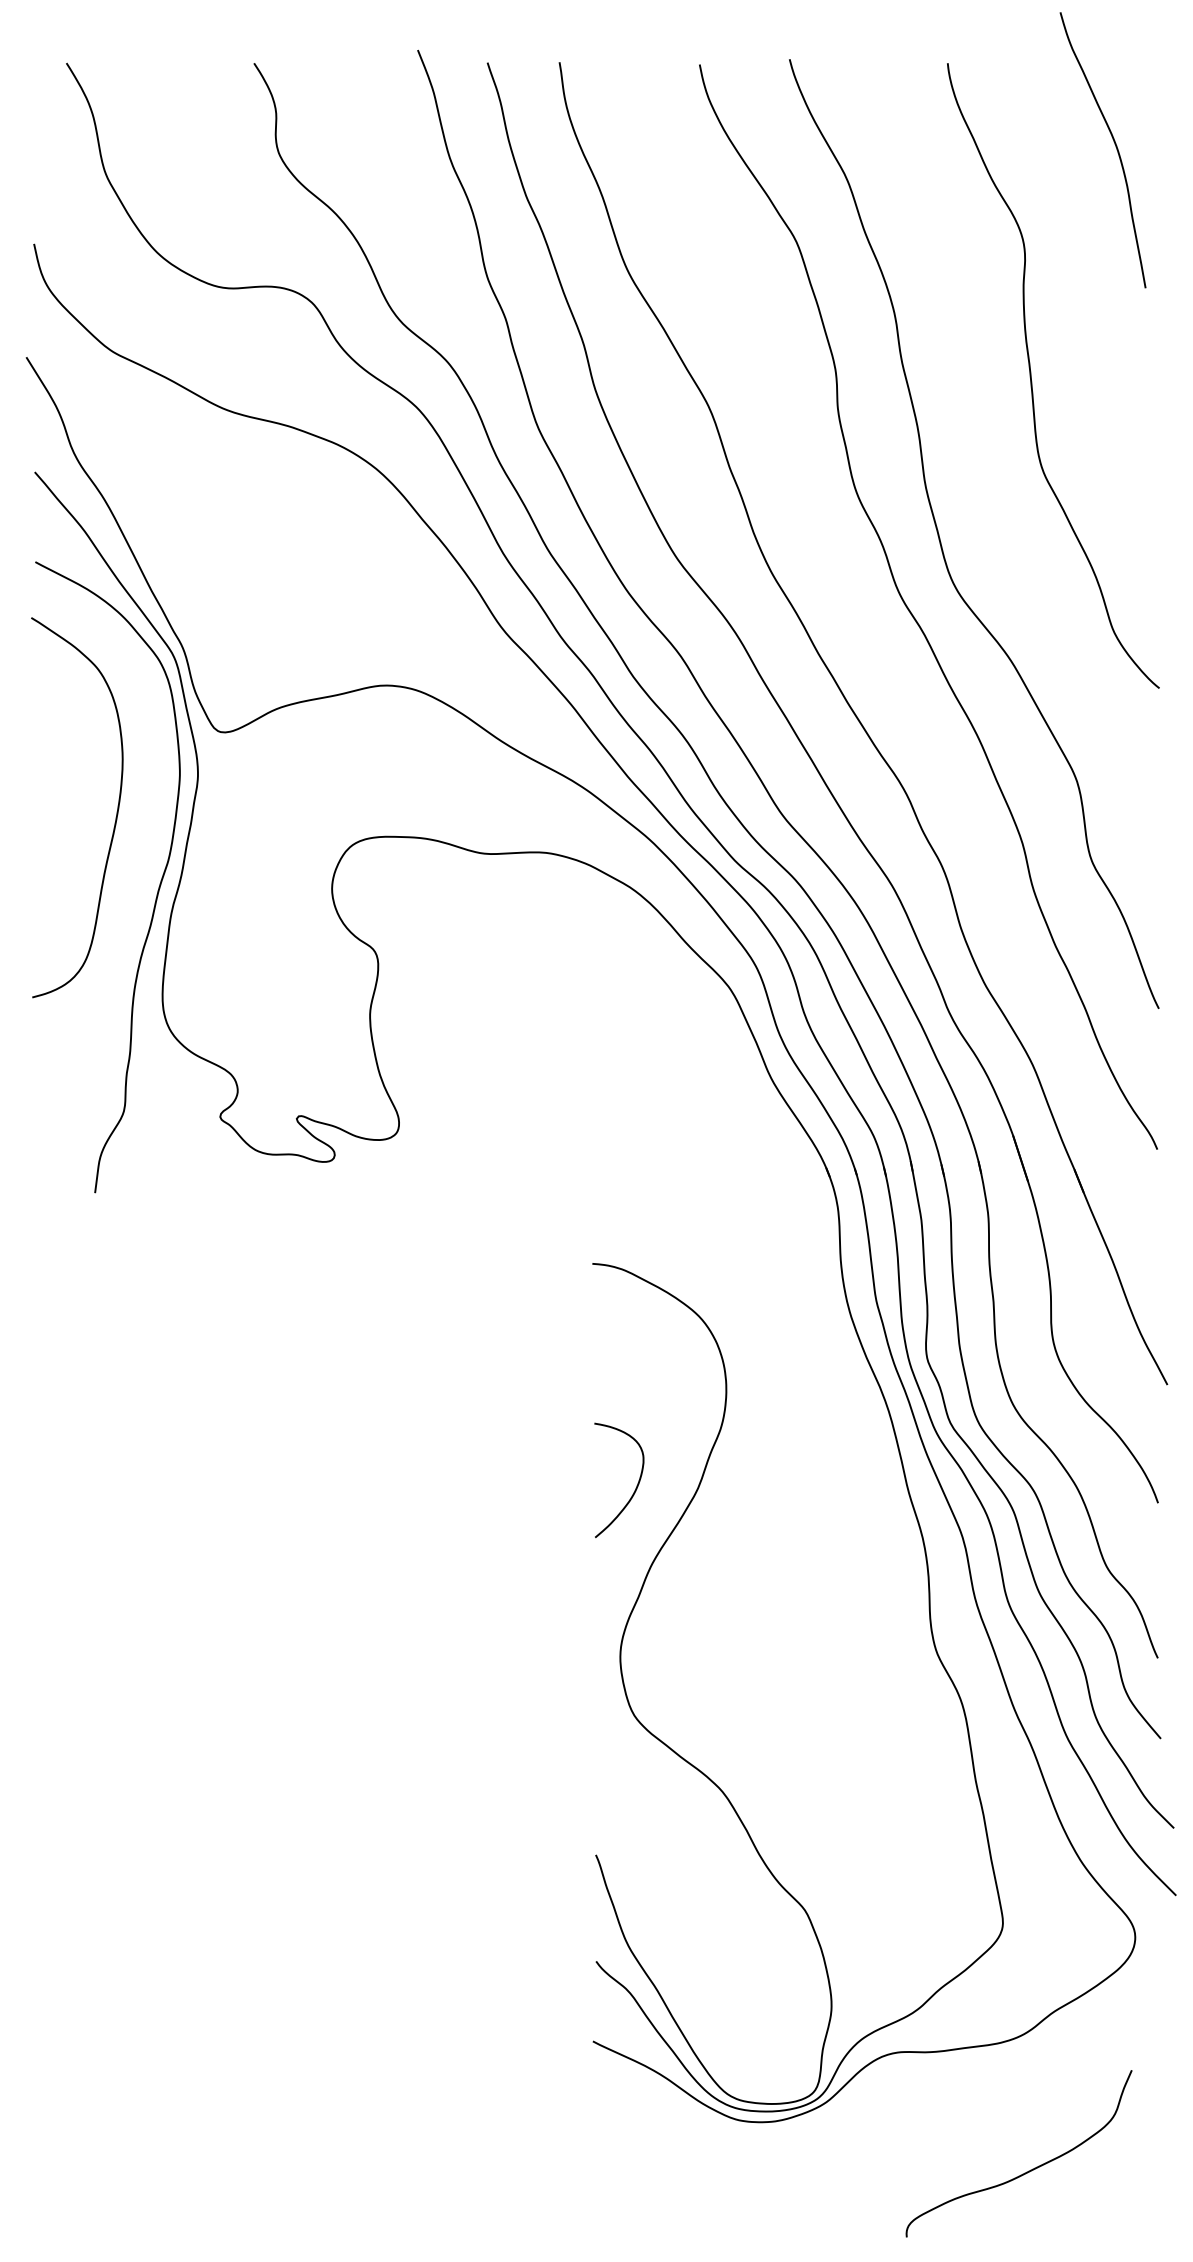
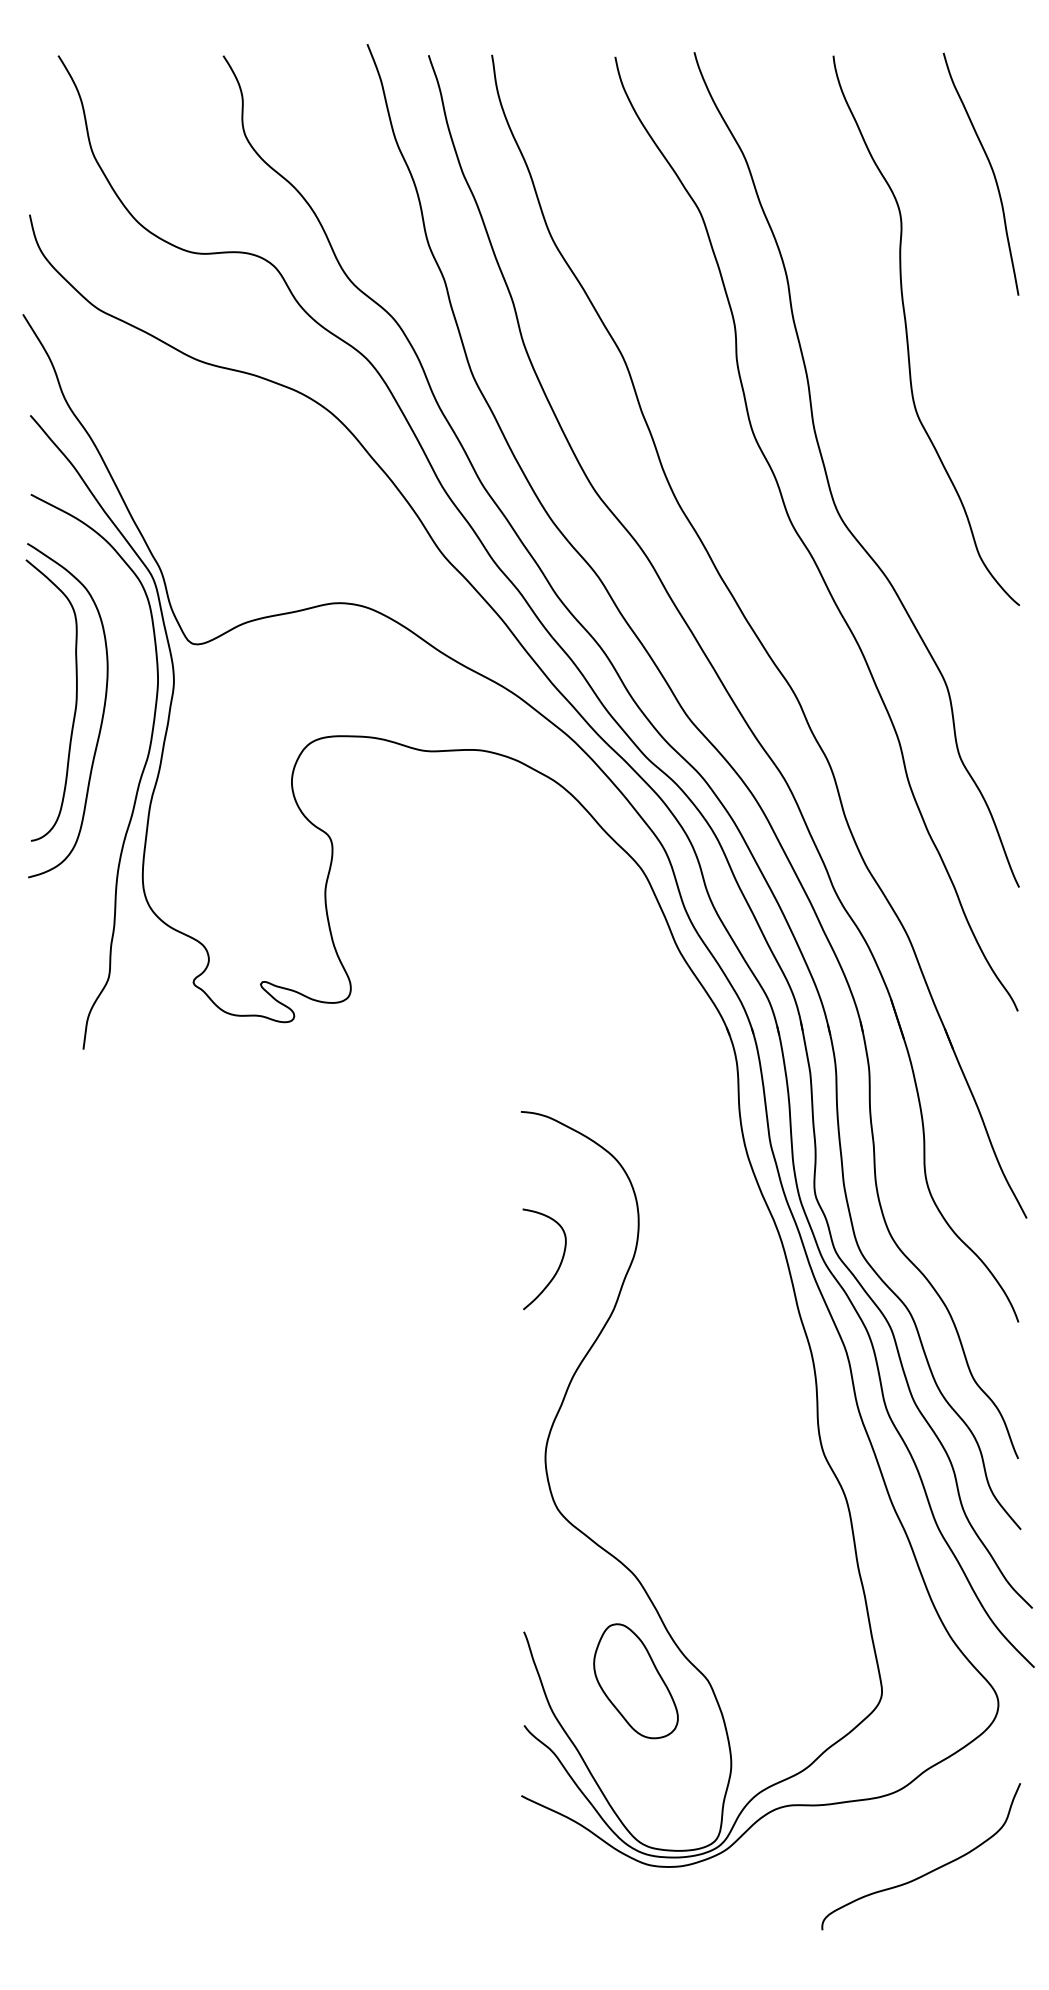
curve: (1114, 145) -> (991, 170), moved
curve: (86, 796) -> (75, 700), added
curve: (635, 1488) -> (558, 1266), moved
part: (722, 1911) -> (635, 1681), added
curve: (1028, 2170) -> (929, 1871), moved

